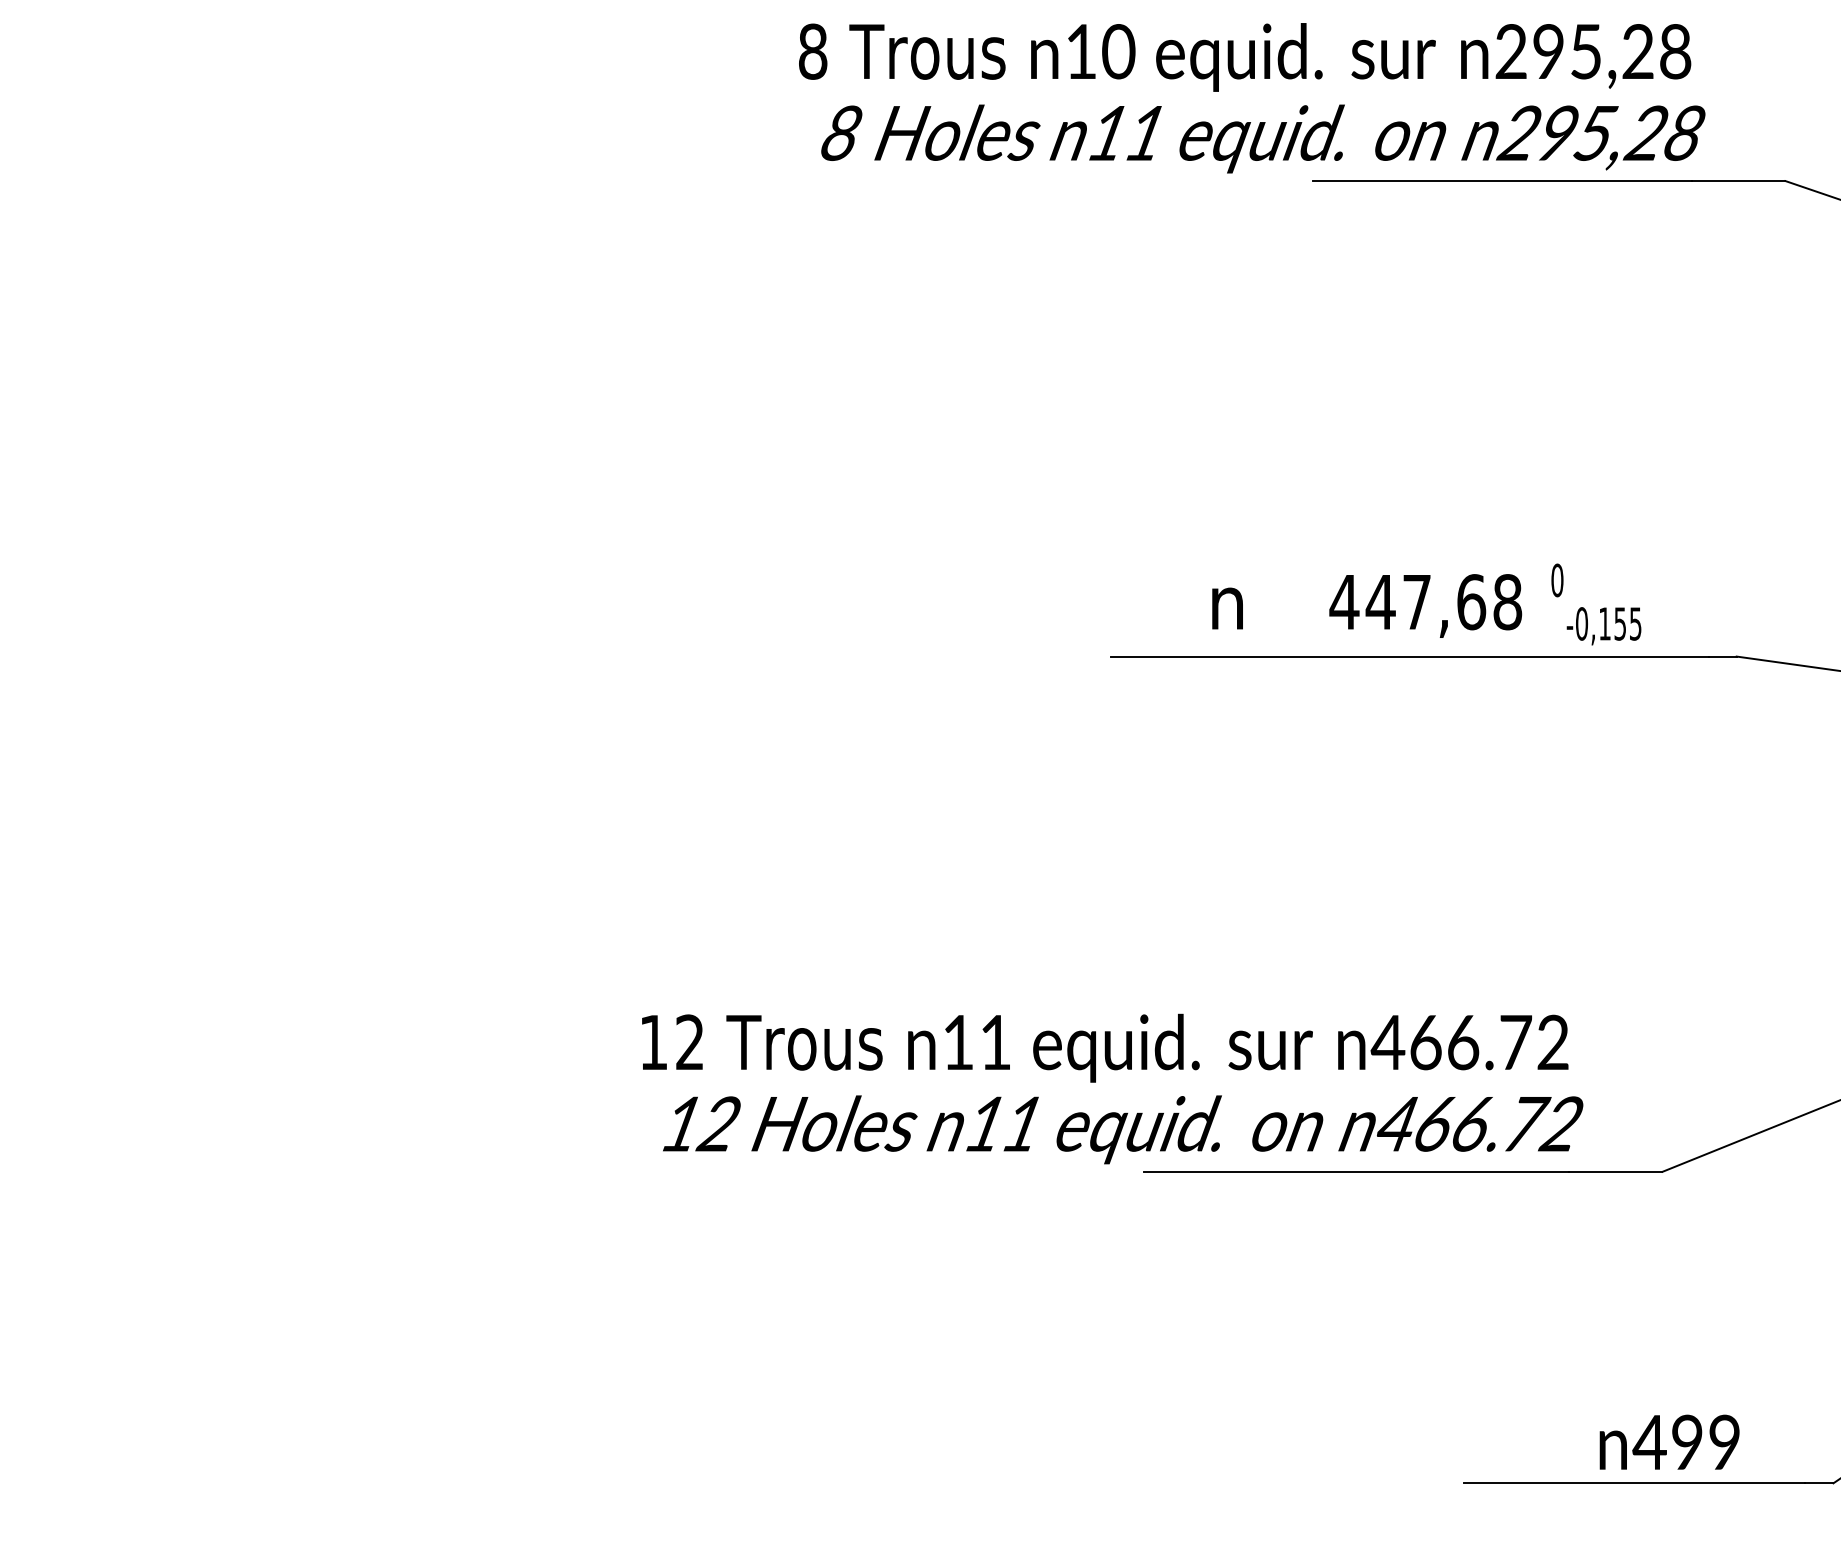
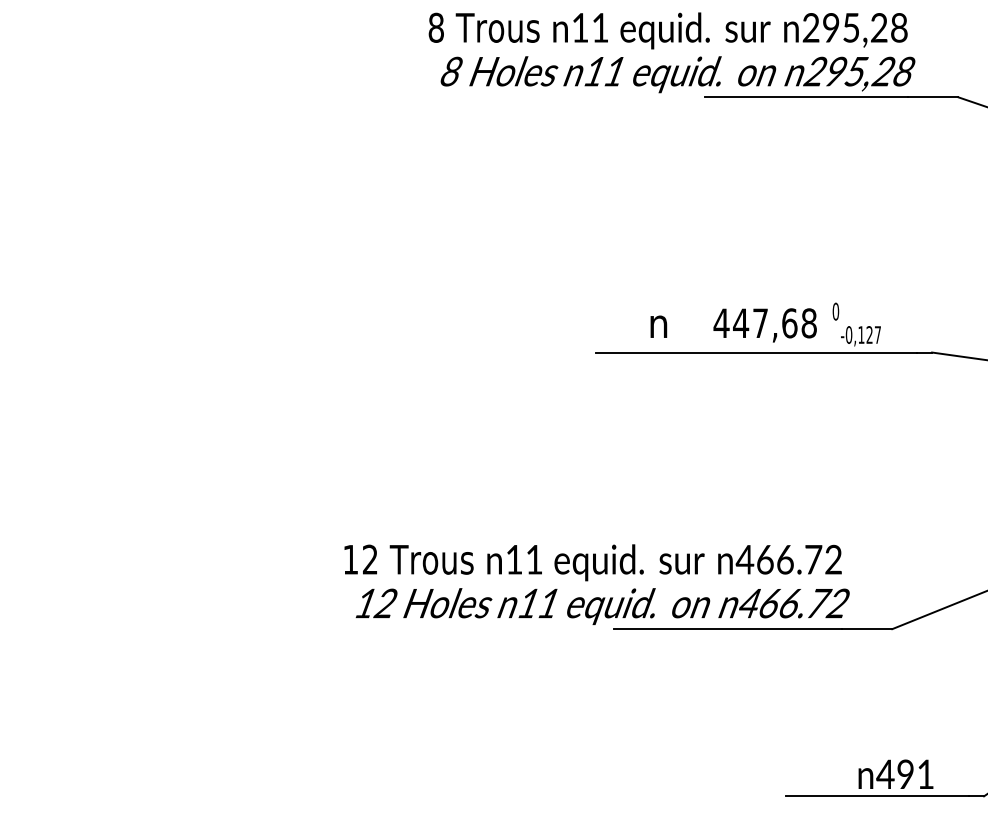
text: (1118, 51) -> (600, 27), 10 -> 11
text: (1627, 624) -> (873, 335), -0,155 -> -0,127
text: (1724, 1440) -> (925, 773), 499 -> 491

